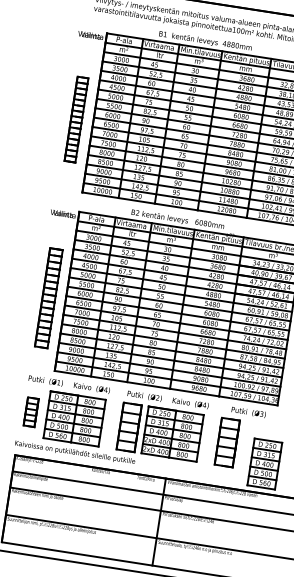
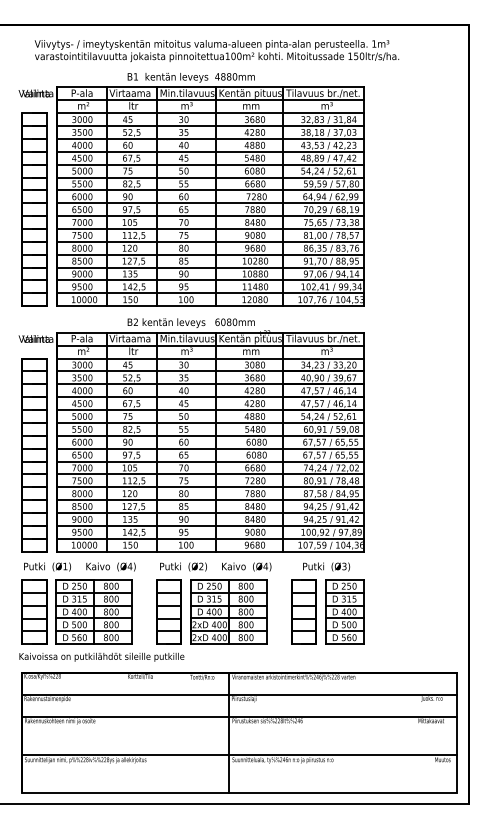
part: (76, 119) -> (34, 209), size x1.67
part: (48, 298) -> (34, 455), size x1.43
part: (31, 411) -> (34, 611), size x1.67
part: (264, 463) -> (344, 611), moved

